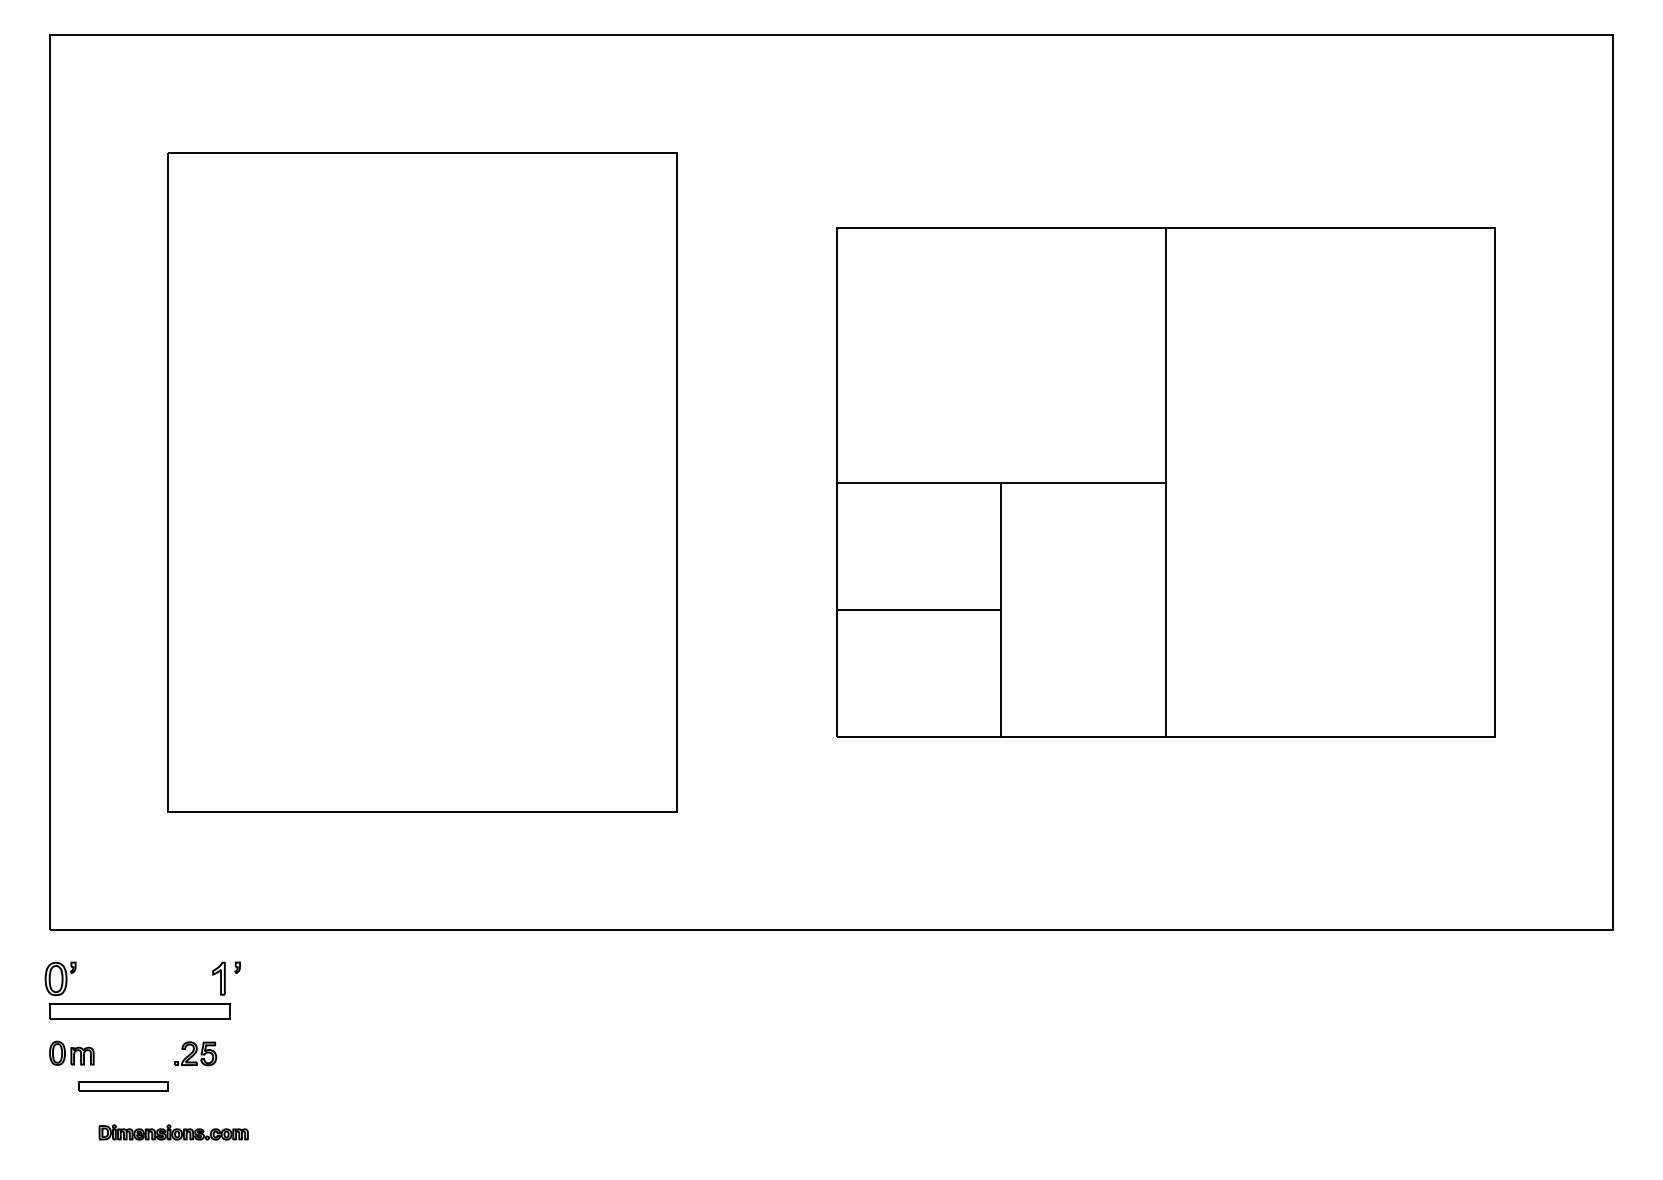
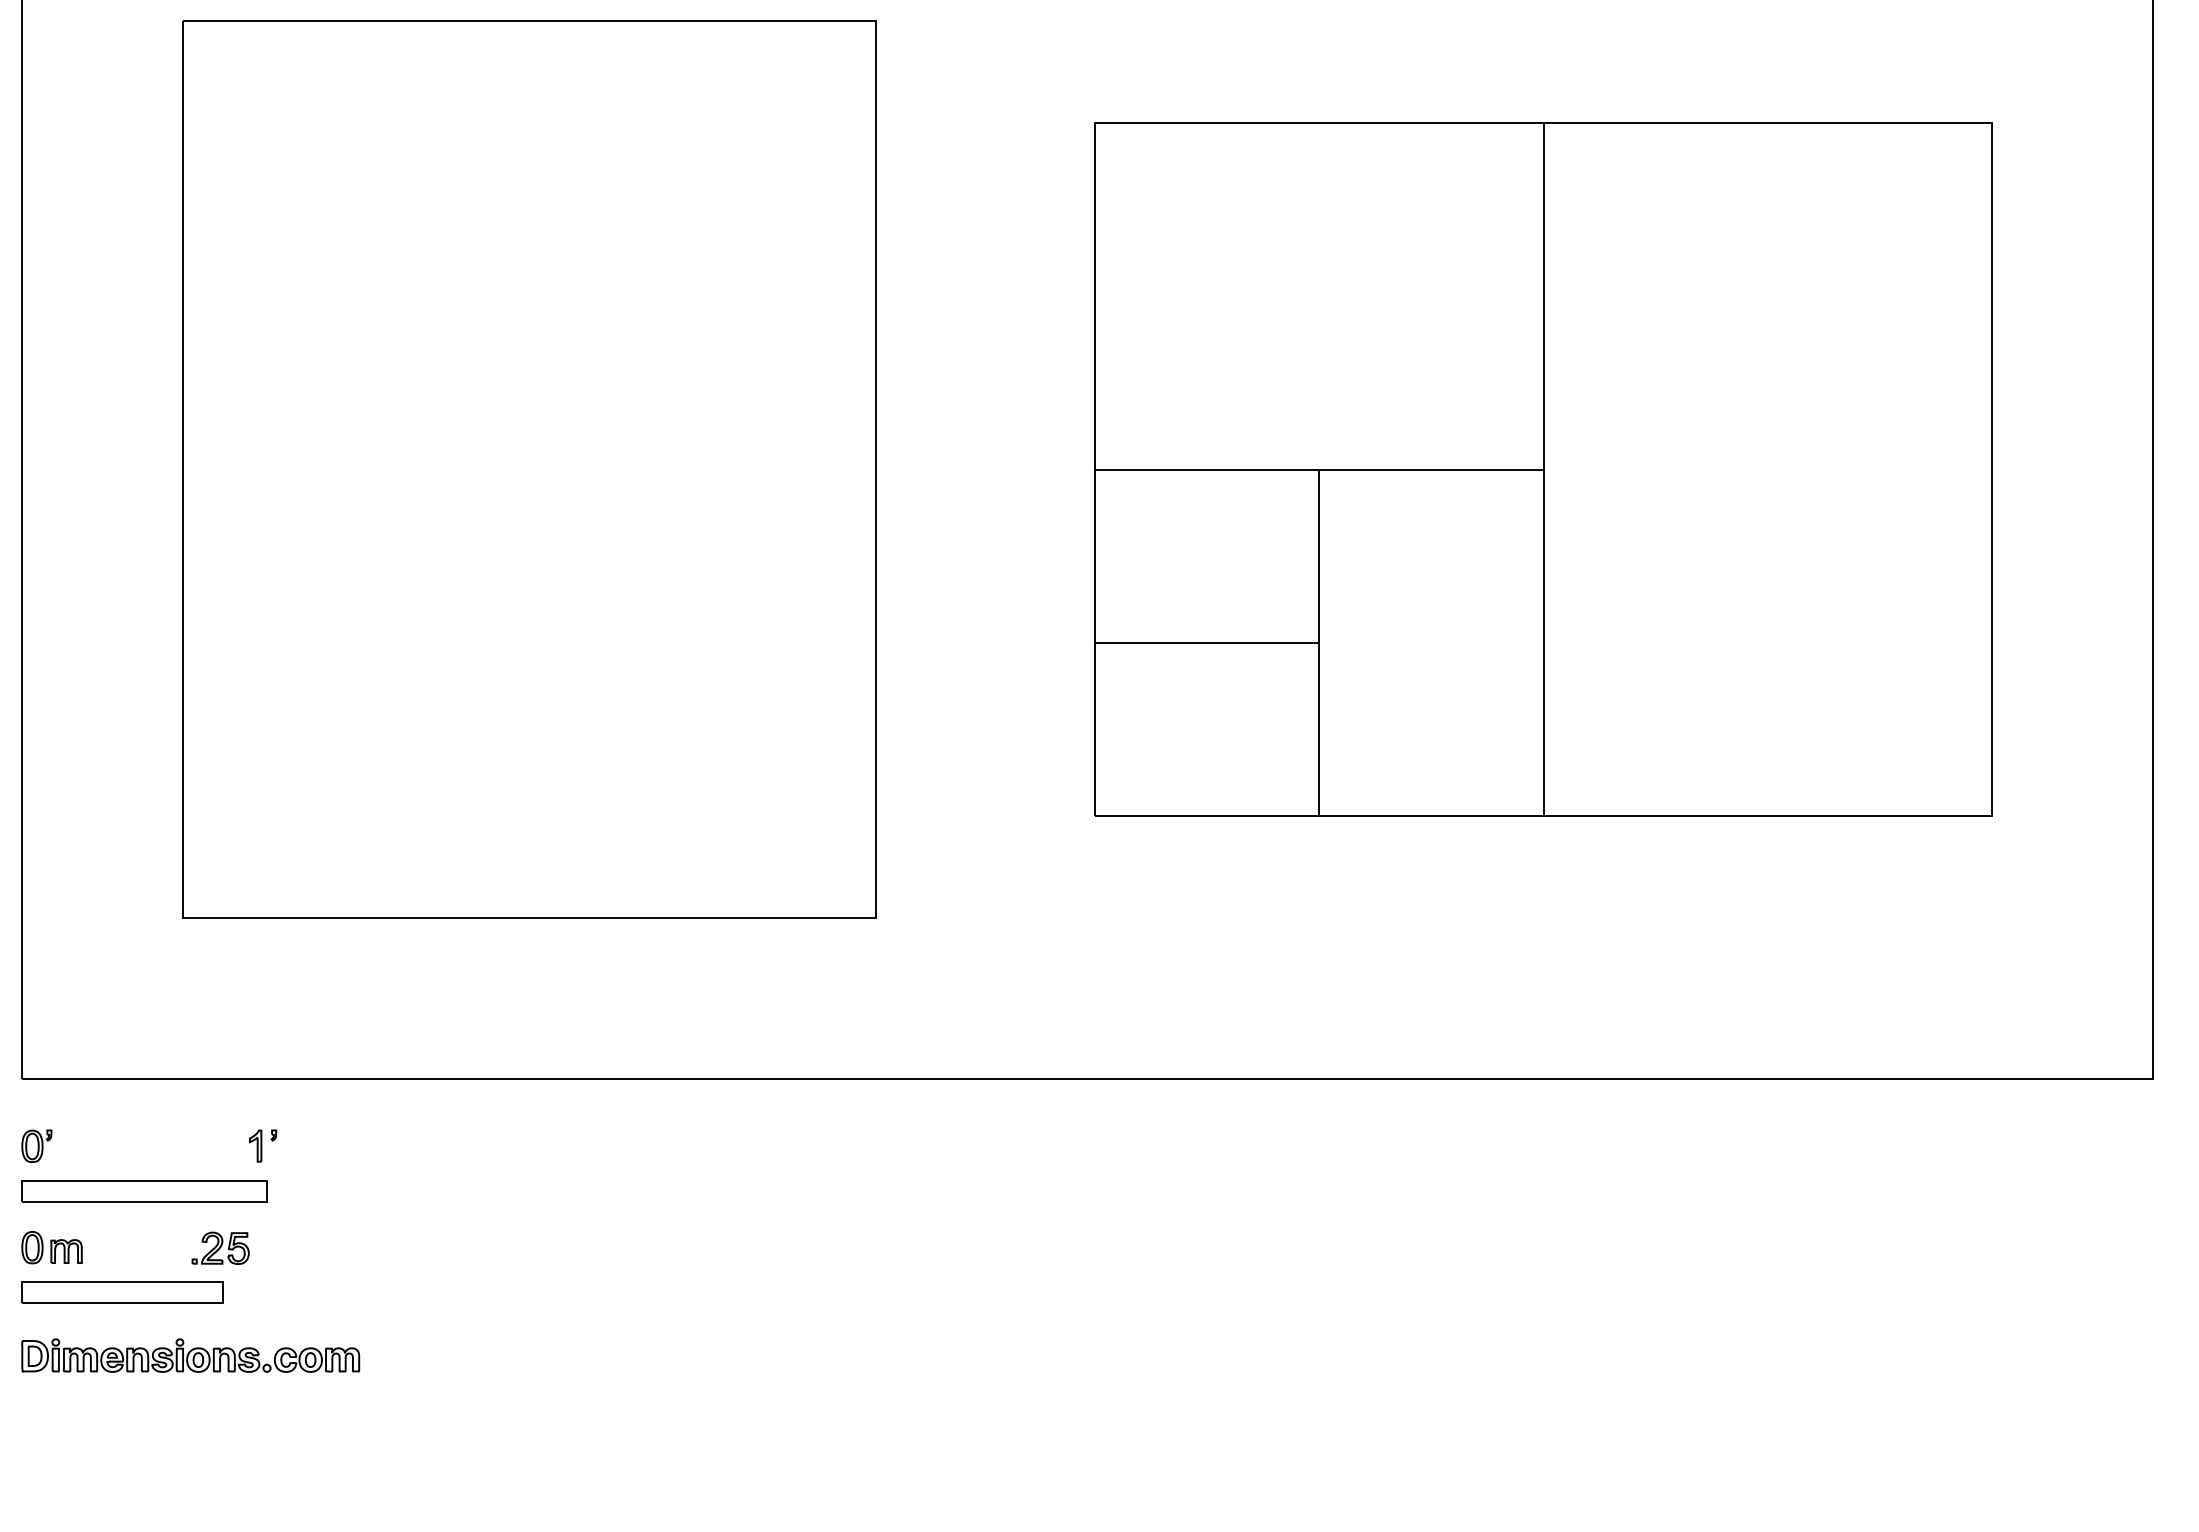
part: (60, 978) -> (36, 1145), size x0.71
part: (226, 978) -> (262, 1145), size x0.71
part: (123, 1086) -> (122, 1292), size x1.67
part: (173, 1132) -> (190, 1355), size x1.67

